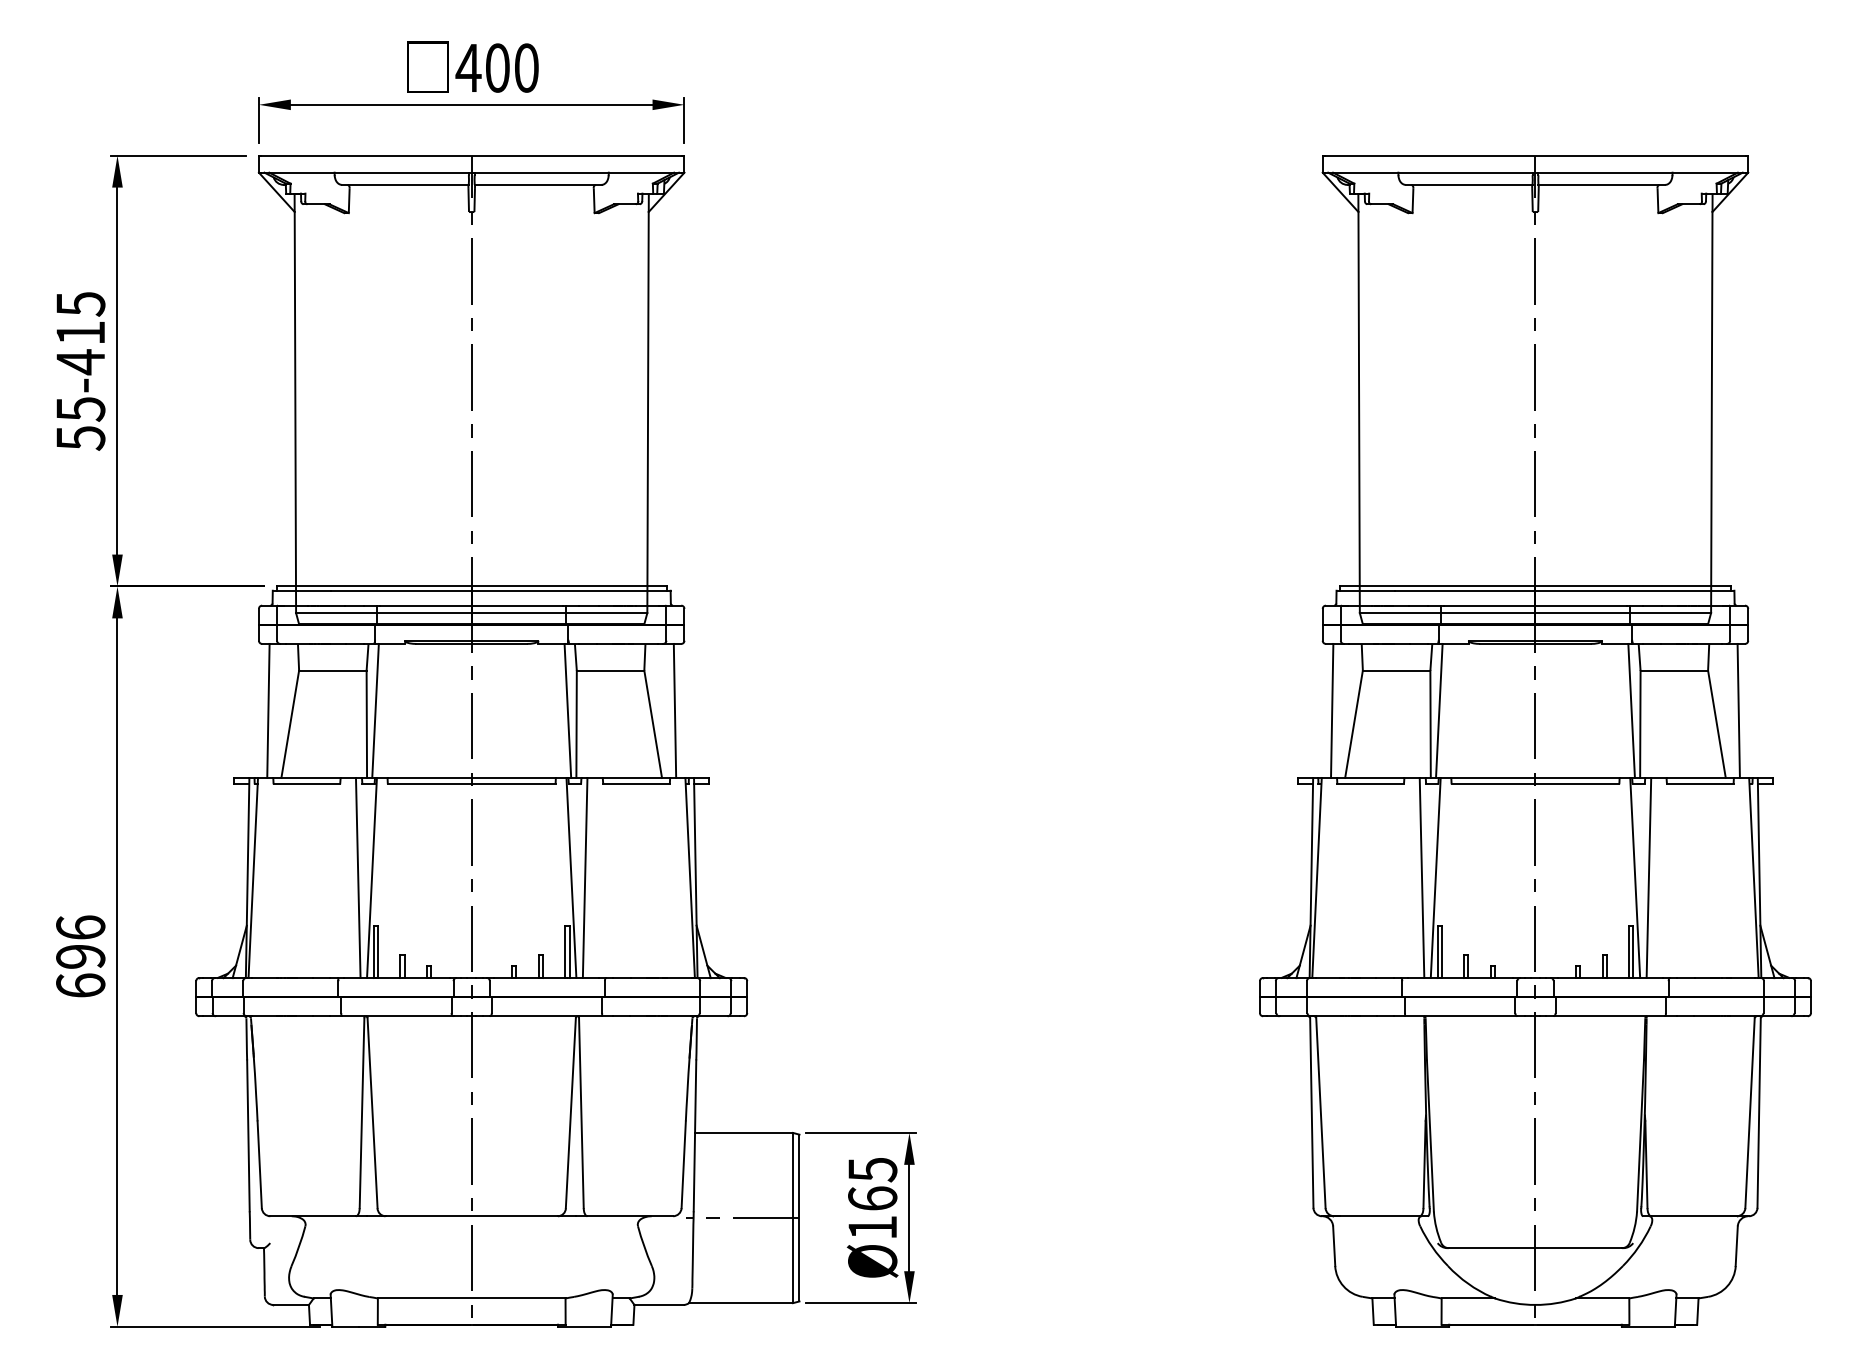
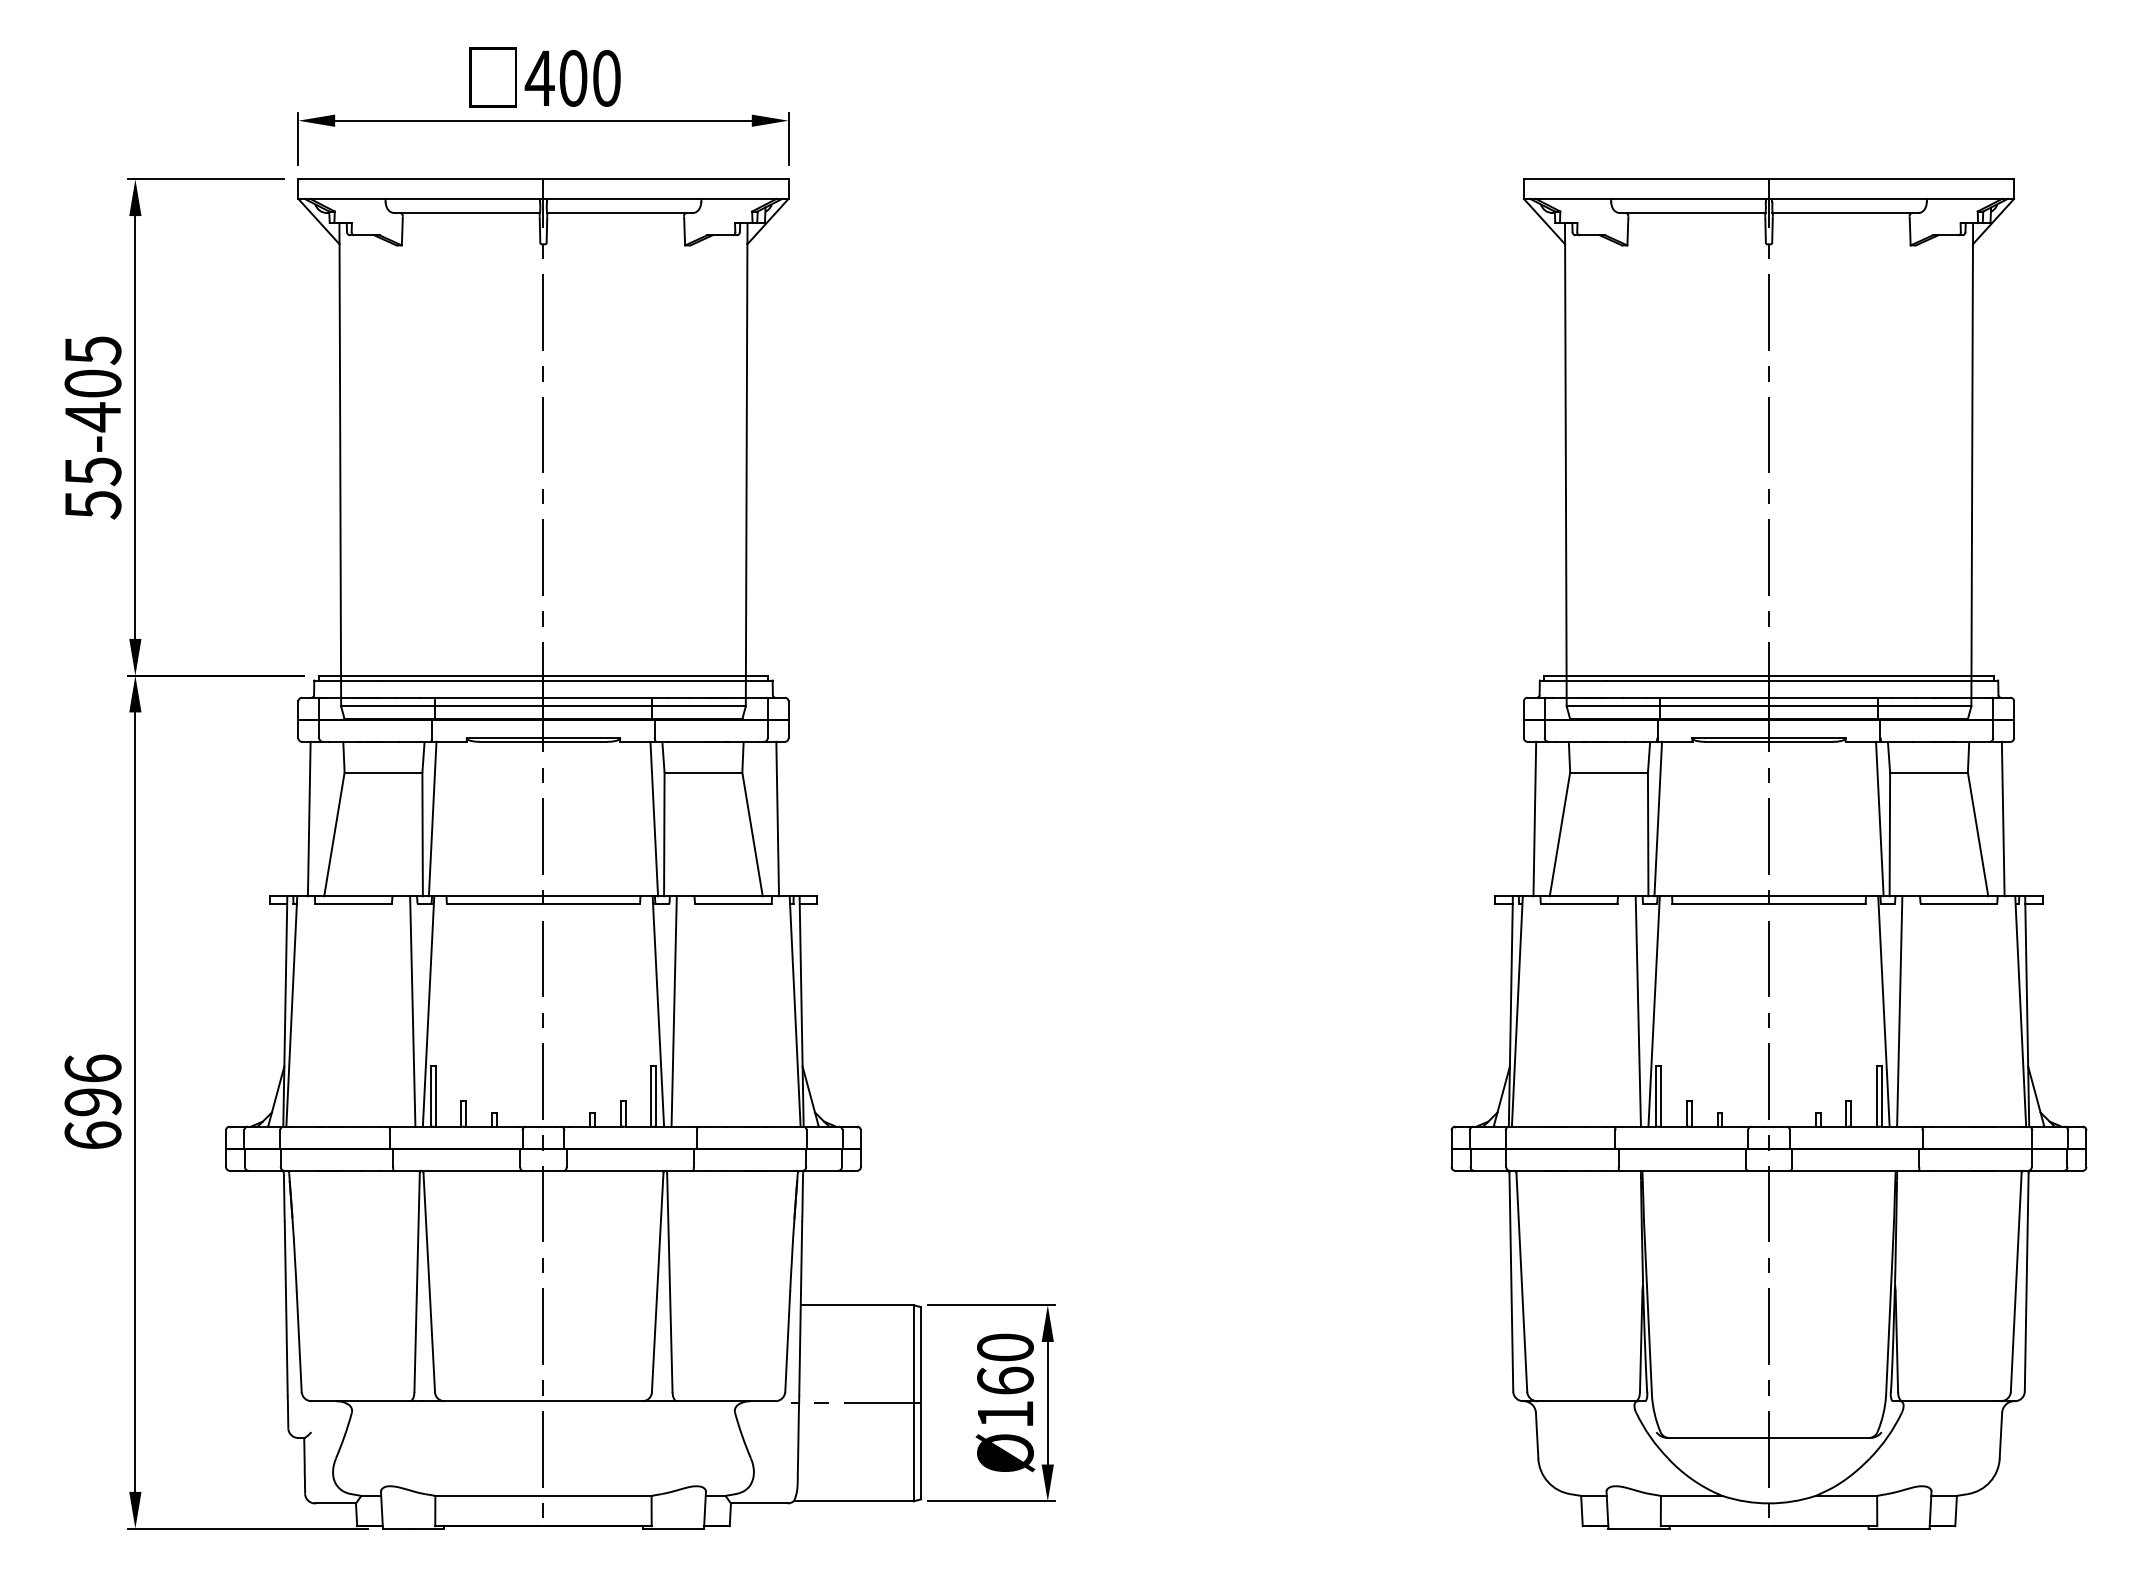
text: (80, 332) -> (92, 383), 55-415 -> 55-405
text: (872, 1169) -> (1005, 1347), Ø165 -> Ø160

